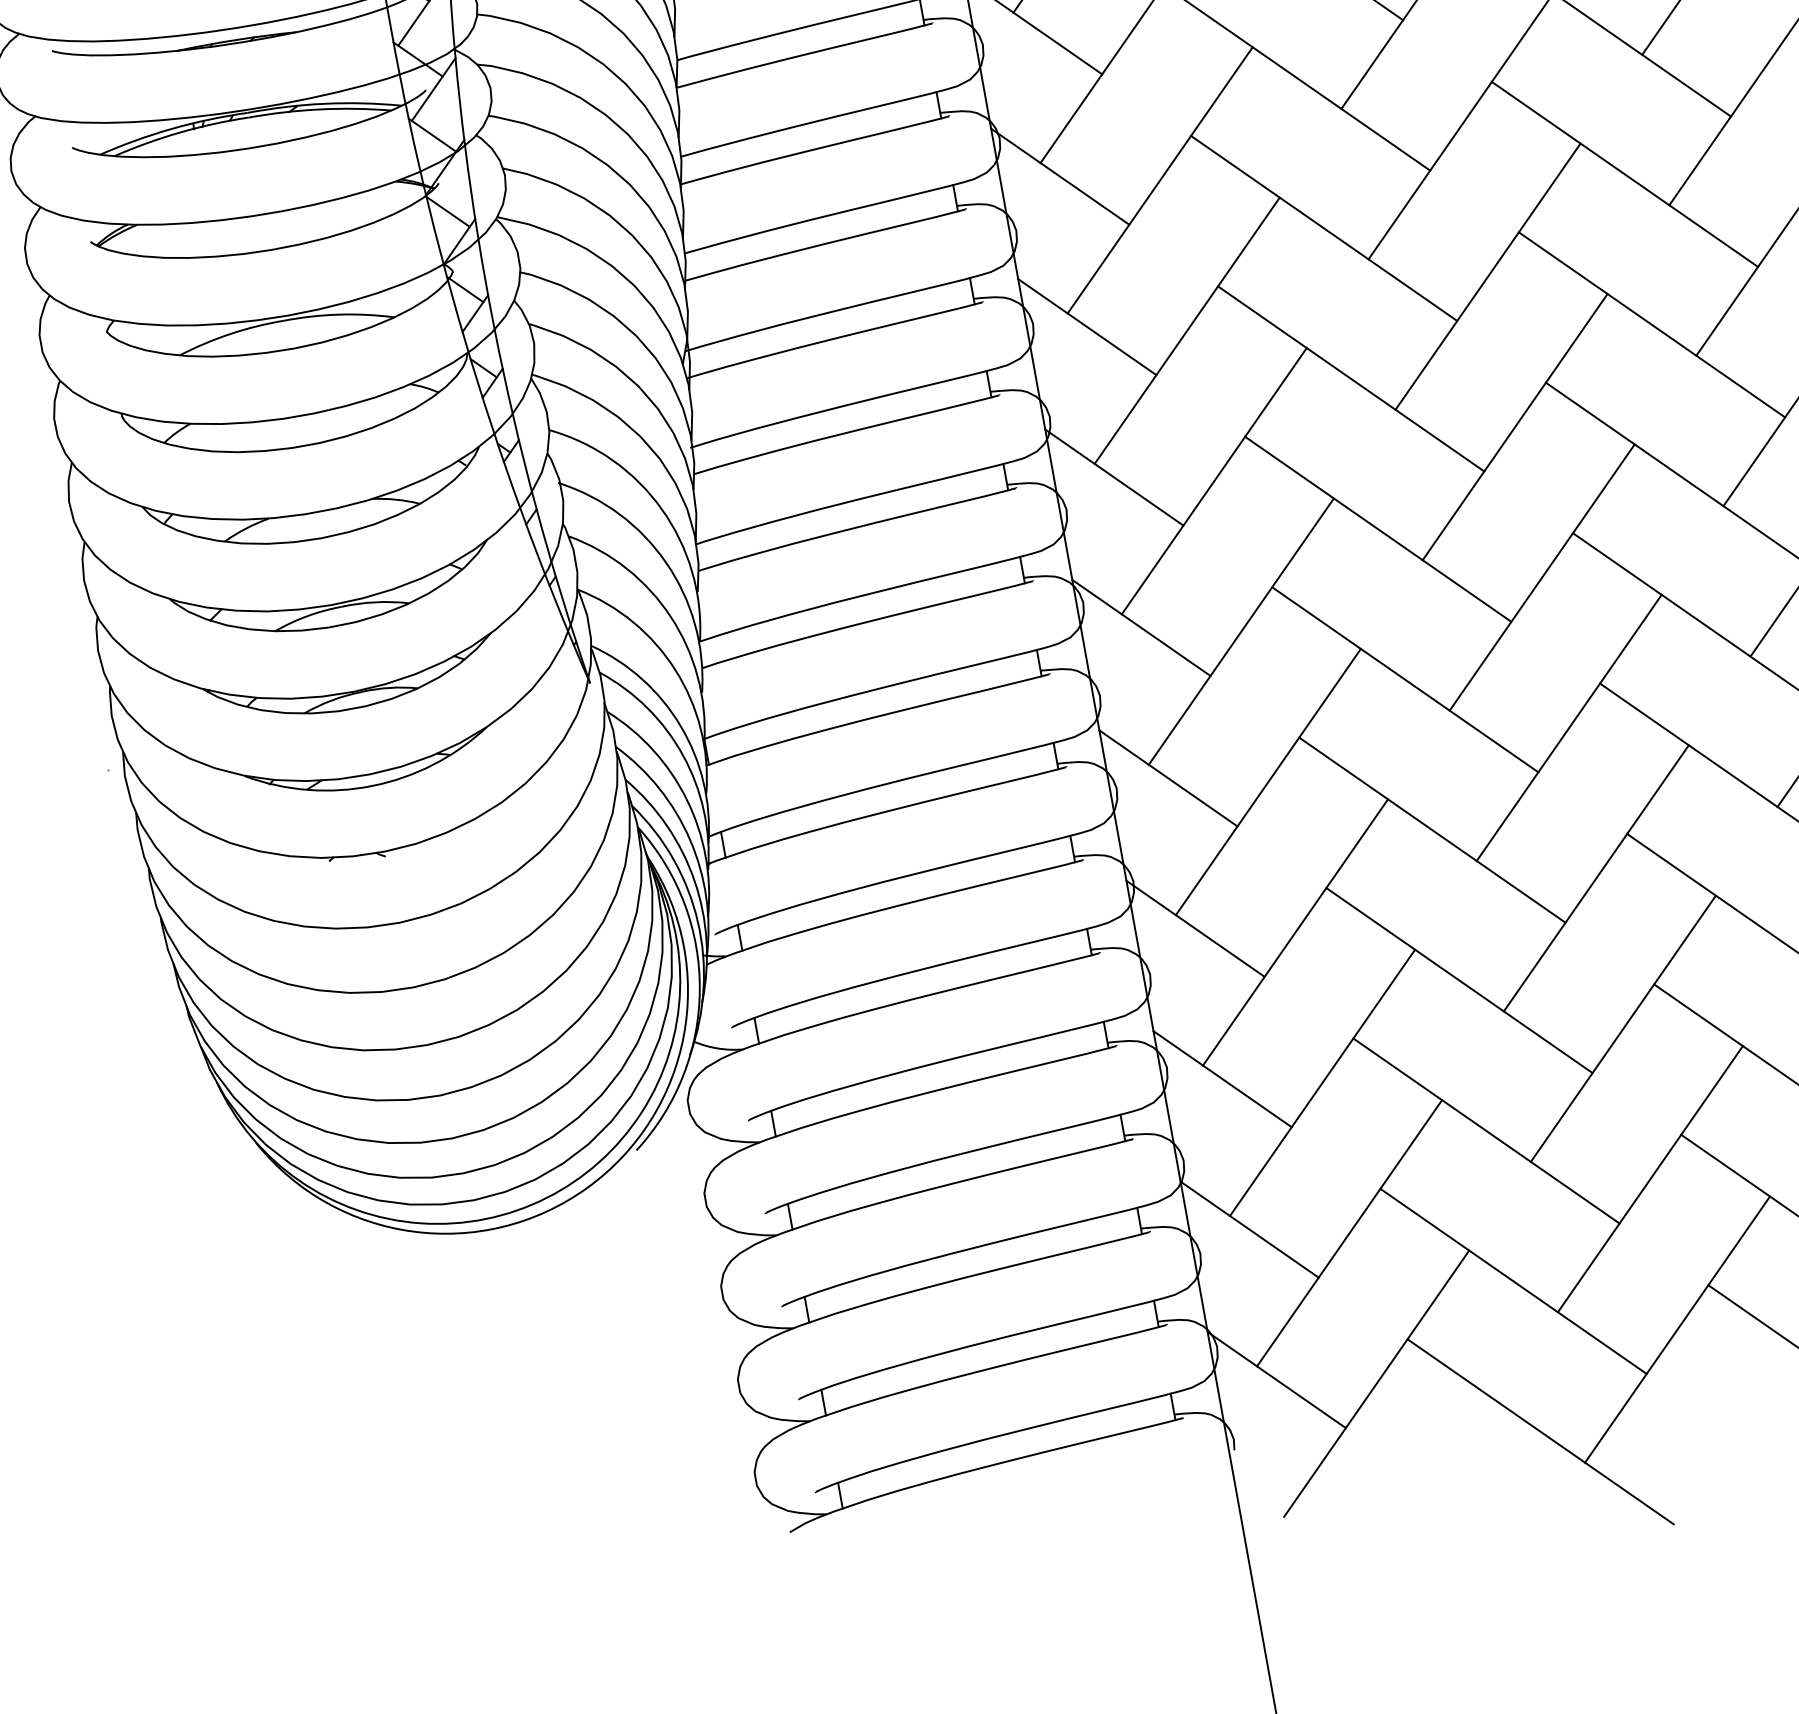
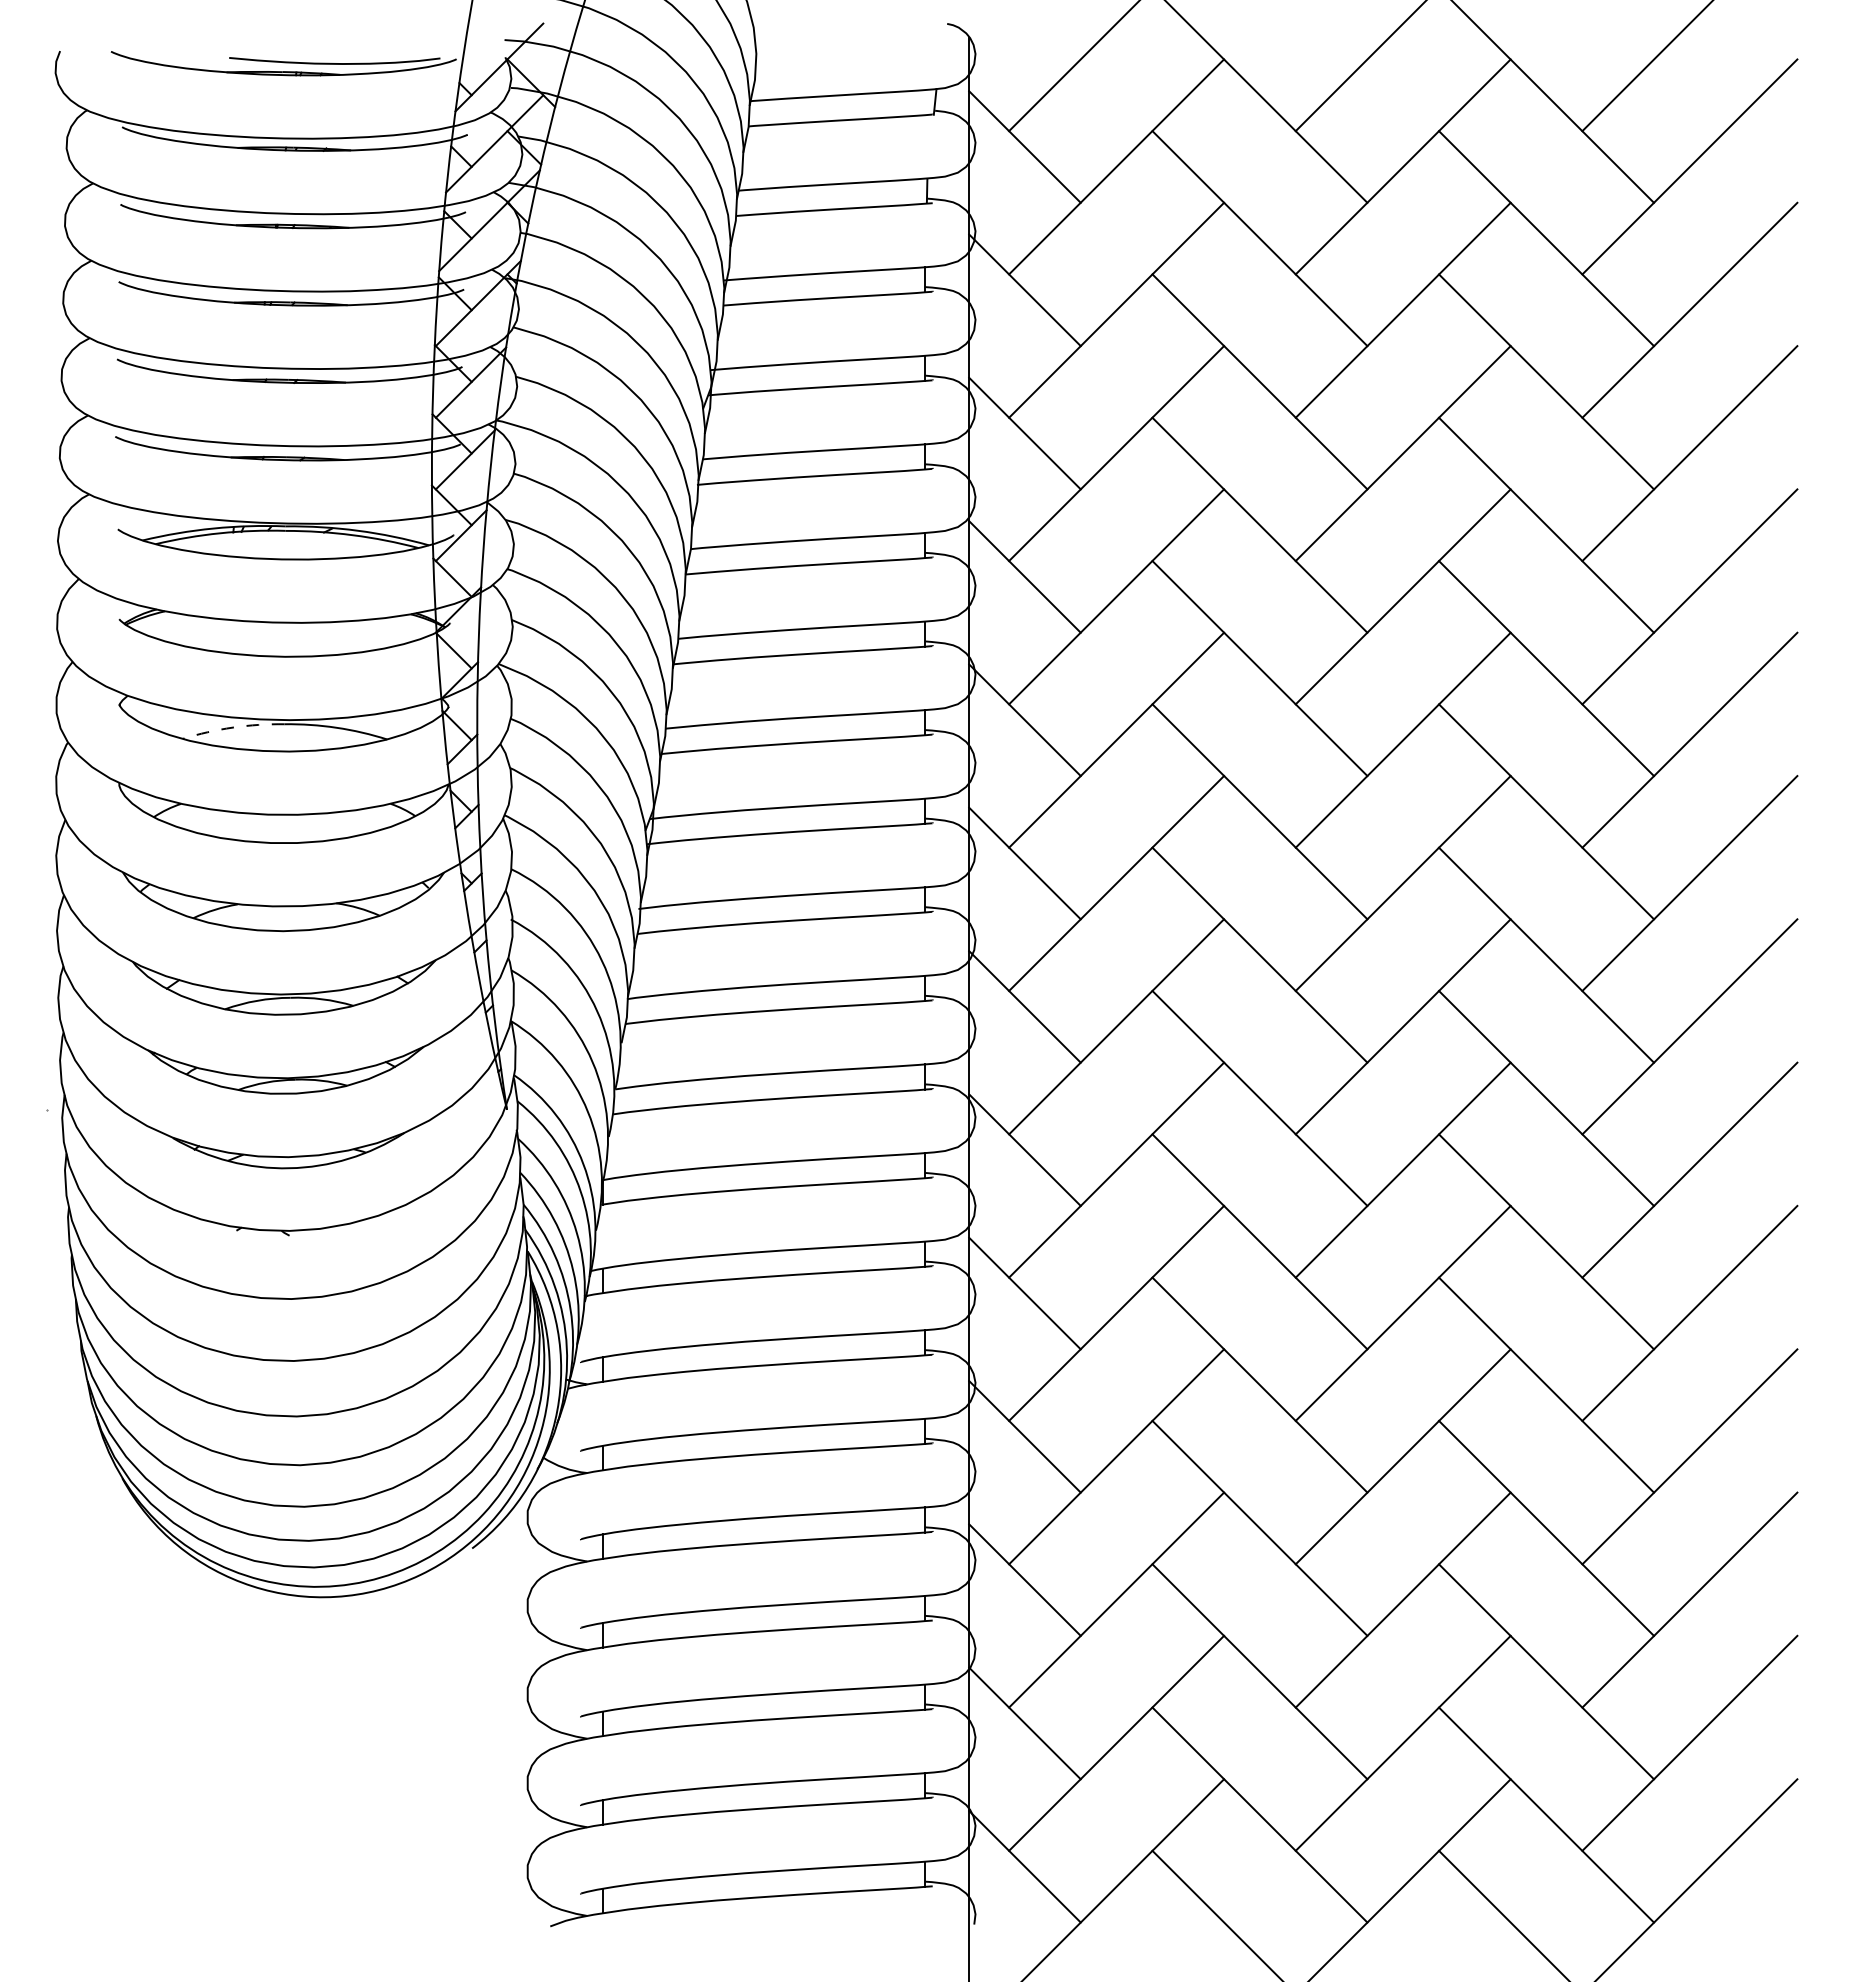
arc: (230, 333) -> (233, 727), solid -> dashed

